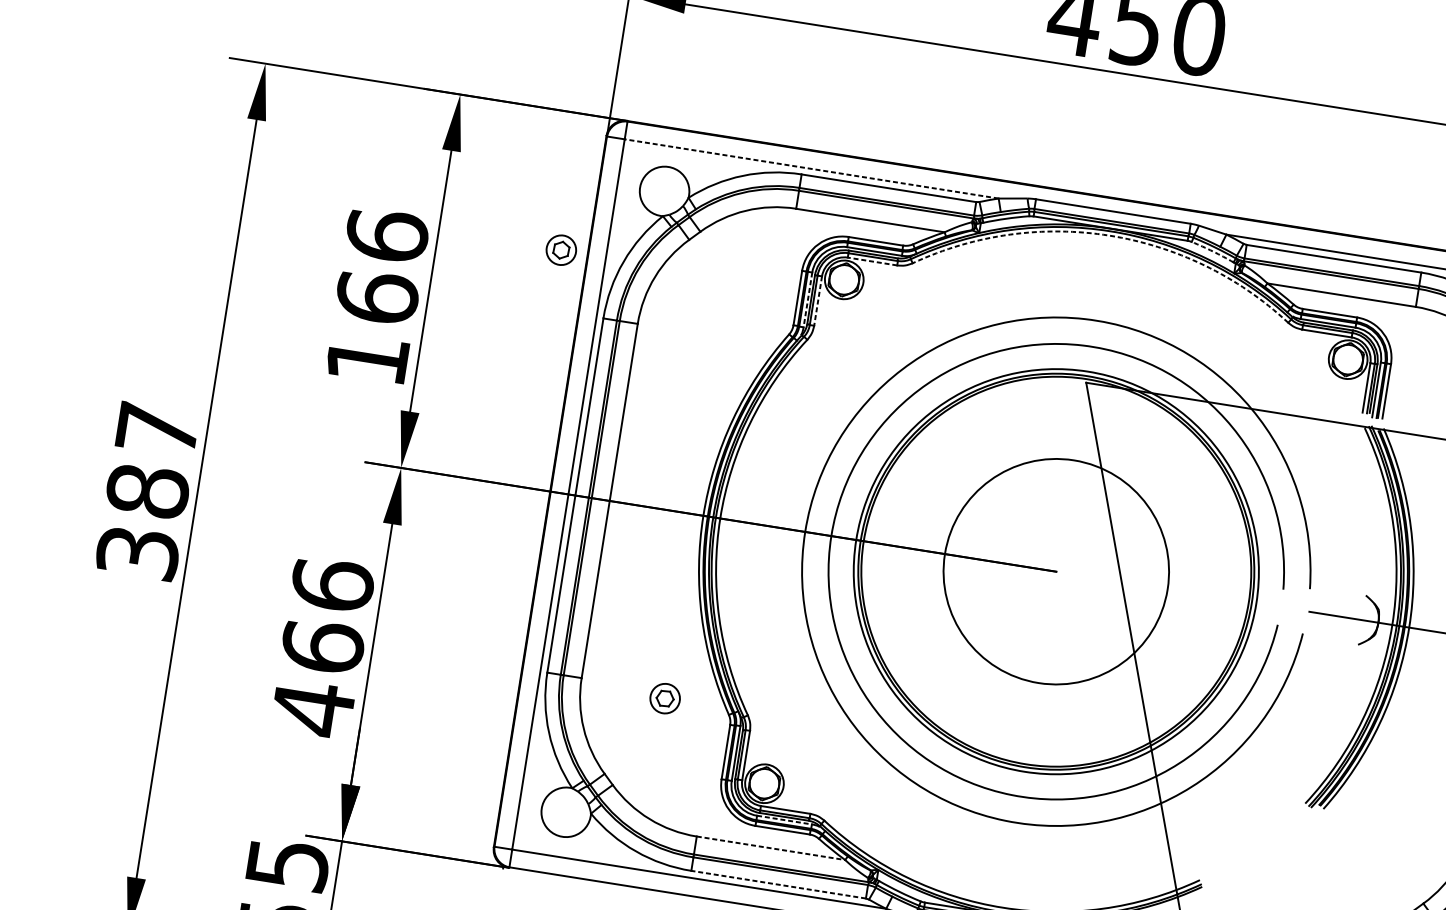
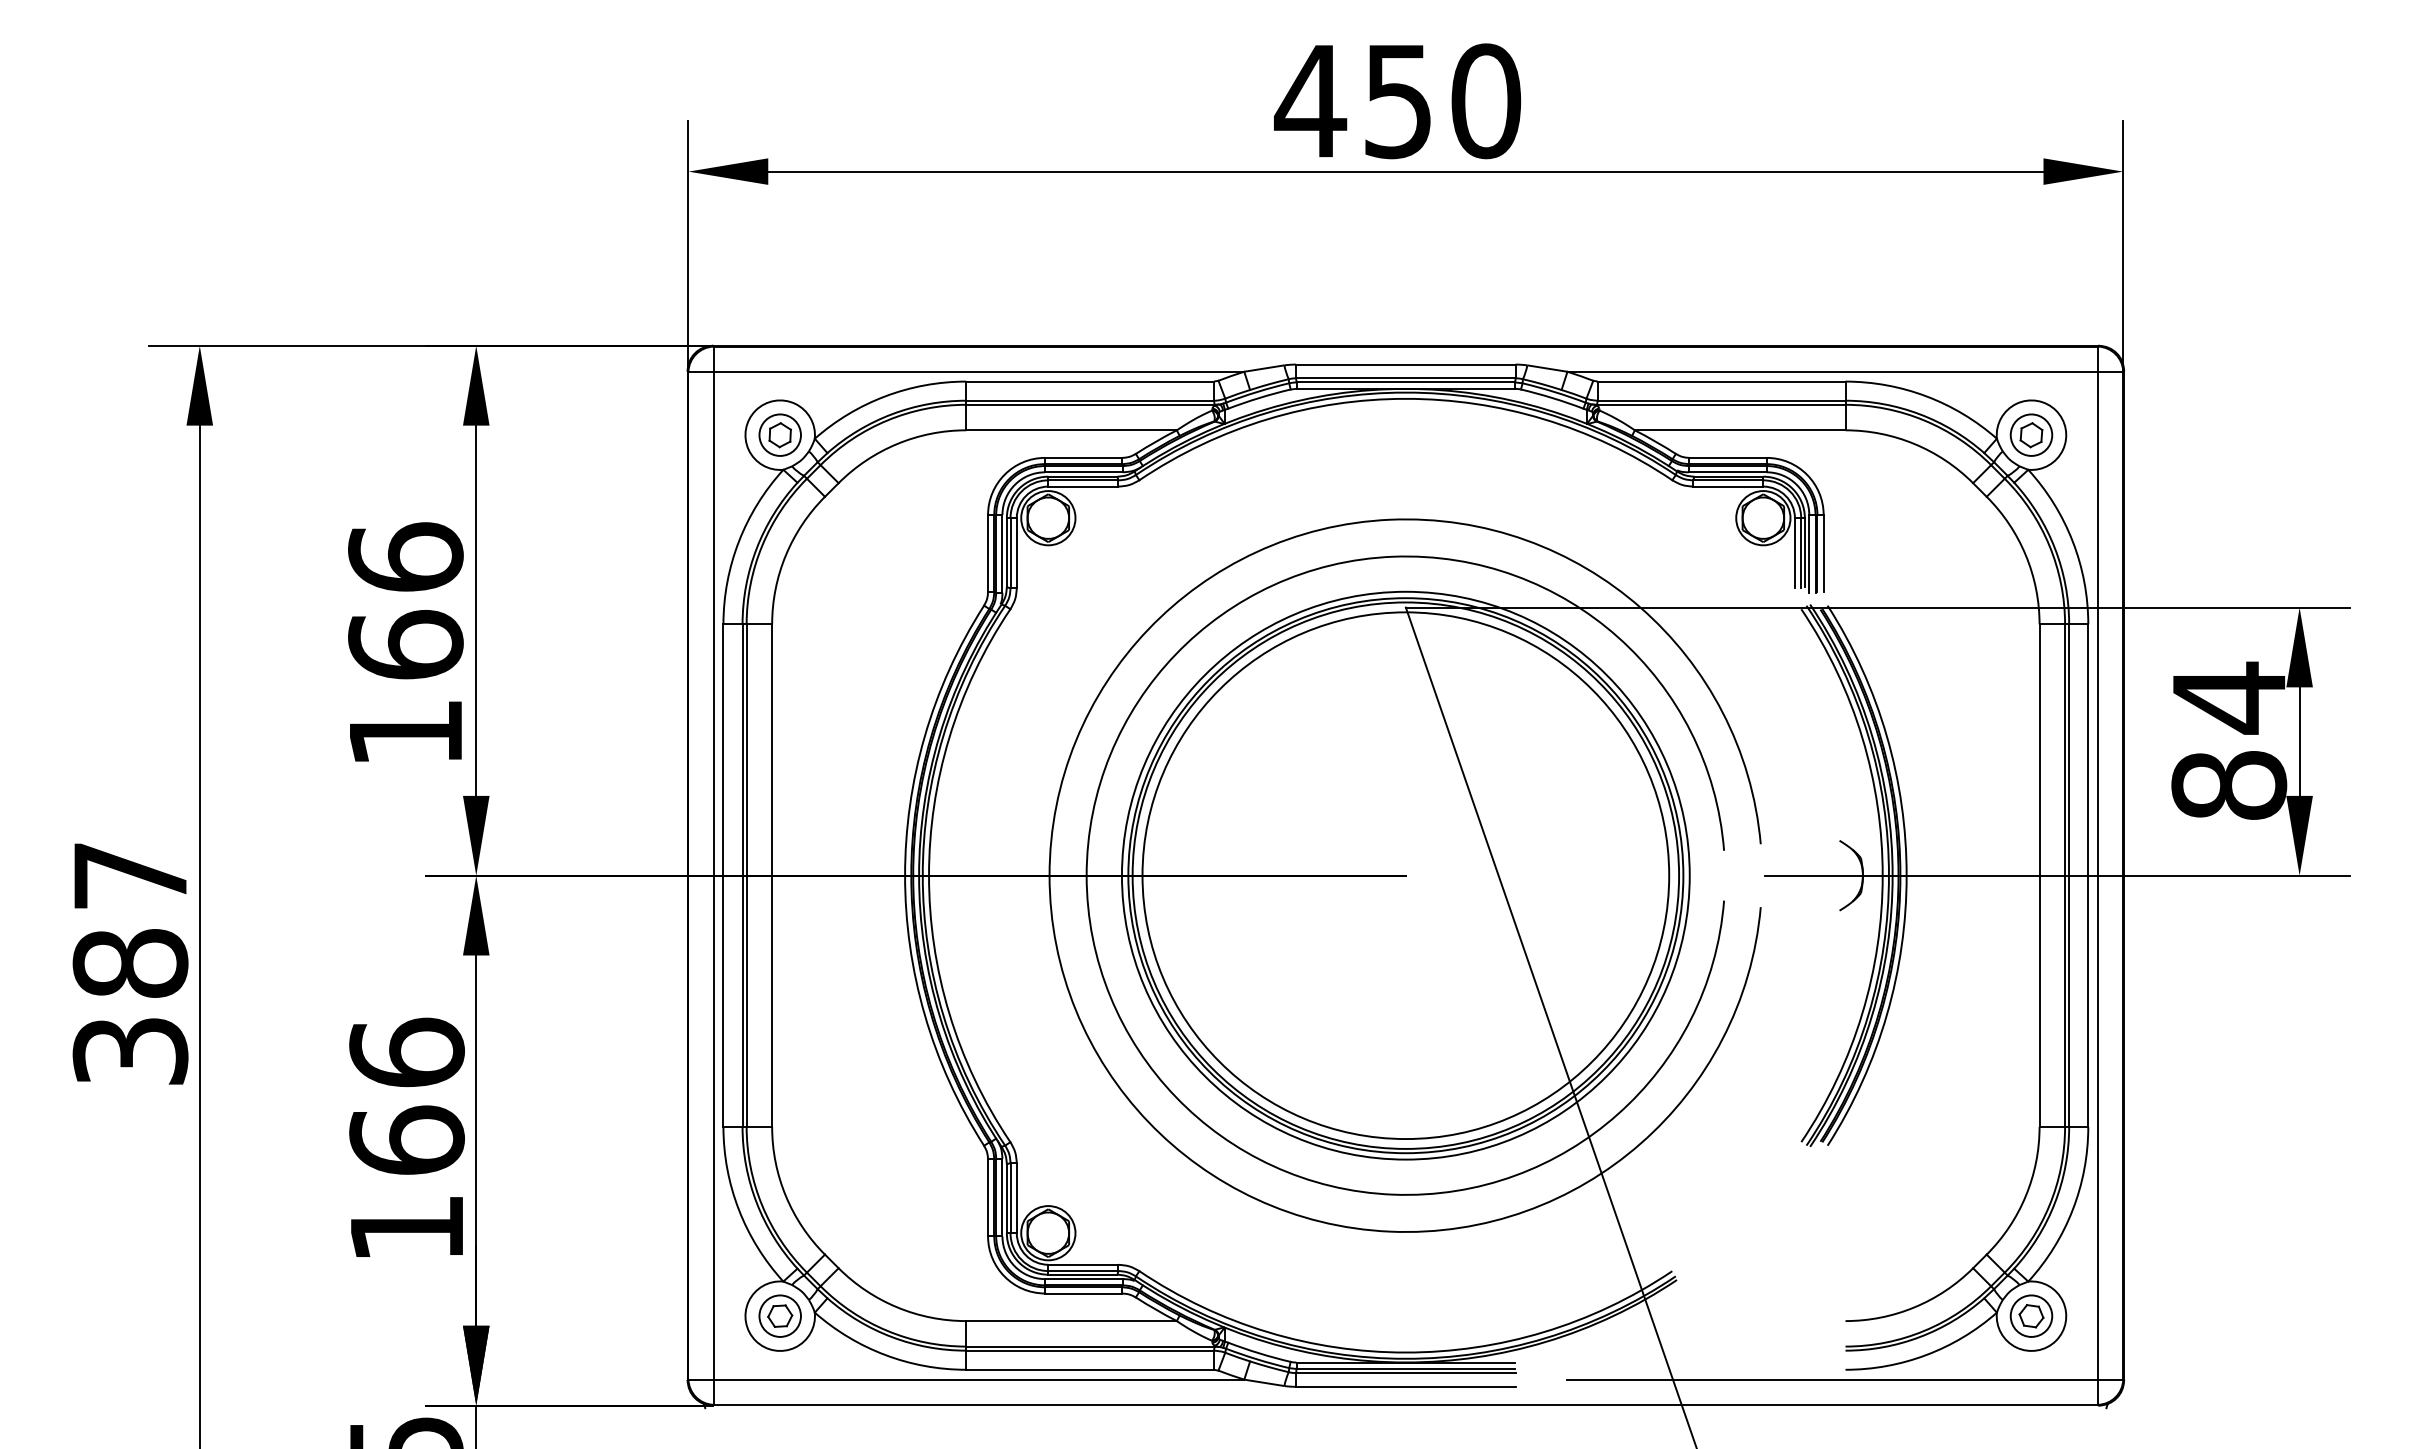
line: (811, 168) -> (978, 371), dashed -> solid
arc: (1109, 235) -> (1405, 398), dashed -> solid
part: (560, 249) -> (779, 434), moved
arc: (1212, 251) -> (1552, 398), dashed -> solid
line: (871, 261) -> (1082, 486), dashed -> solid
line: (808, 299) -> (1002, 553), dashed -> solid
line: (817, 301) -> (1016, 553), dashed -> solid
circle: (1056, 571) -> (1405, 875), size x1.67
part: (664, 698) -> (779, 1315), moved
text: (312, 708) -> (406, 1228), 466 -> 166
line: (784, 820) -> (1084, 1279), dashed -> solid
line: (771, 848) -> (1072, 1321), dashed -> solid
line: (778, 884) -> (1090, 1369), dashed -> solid

